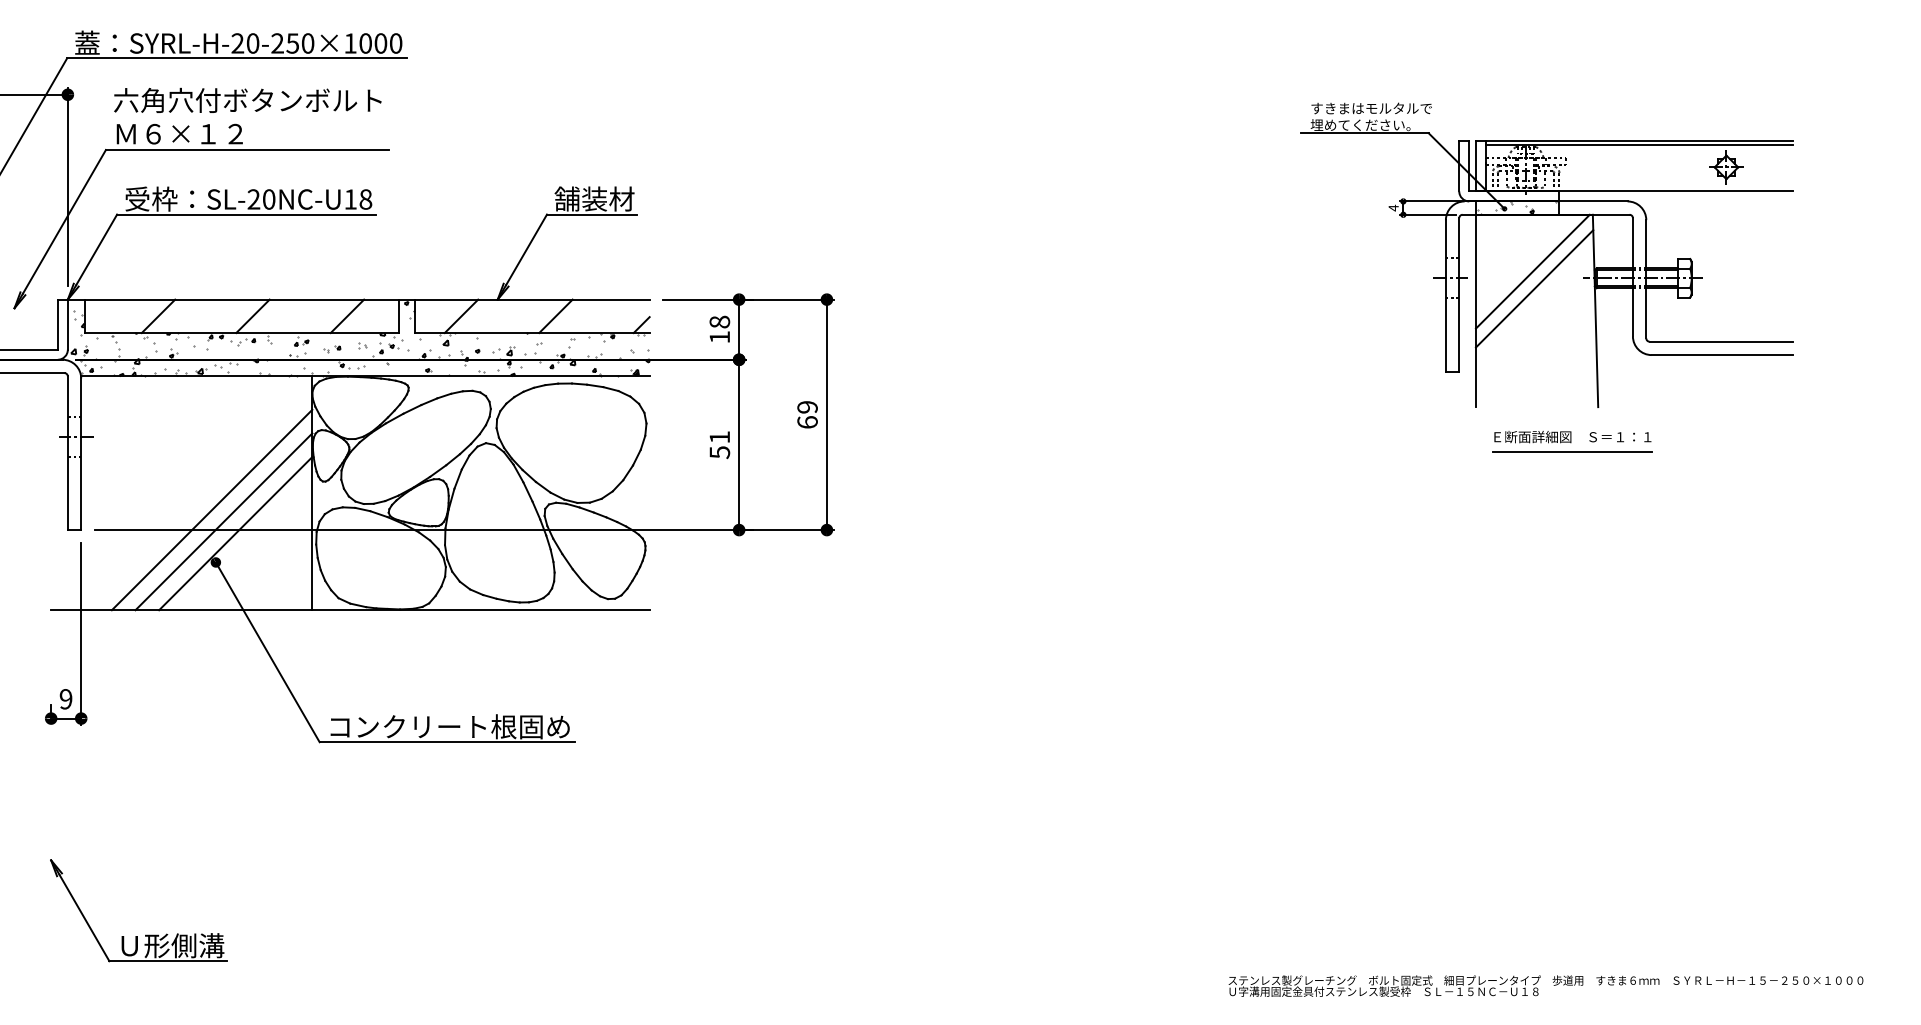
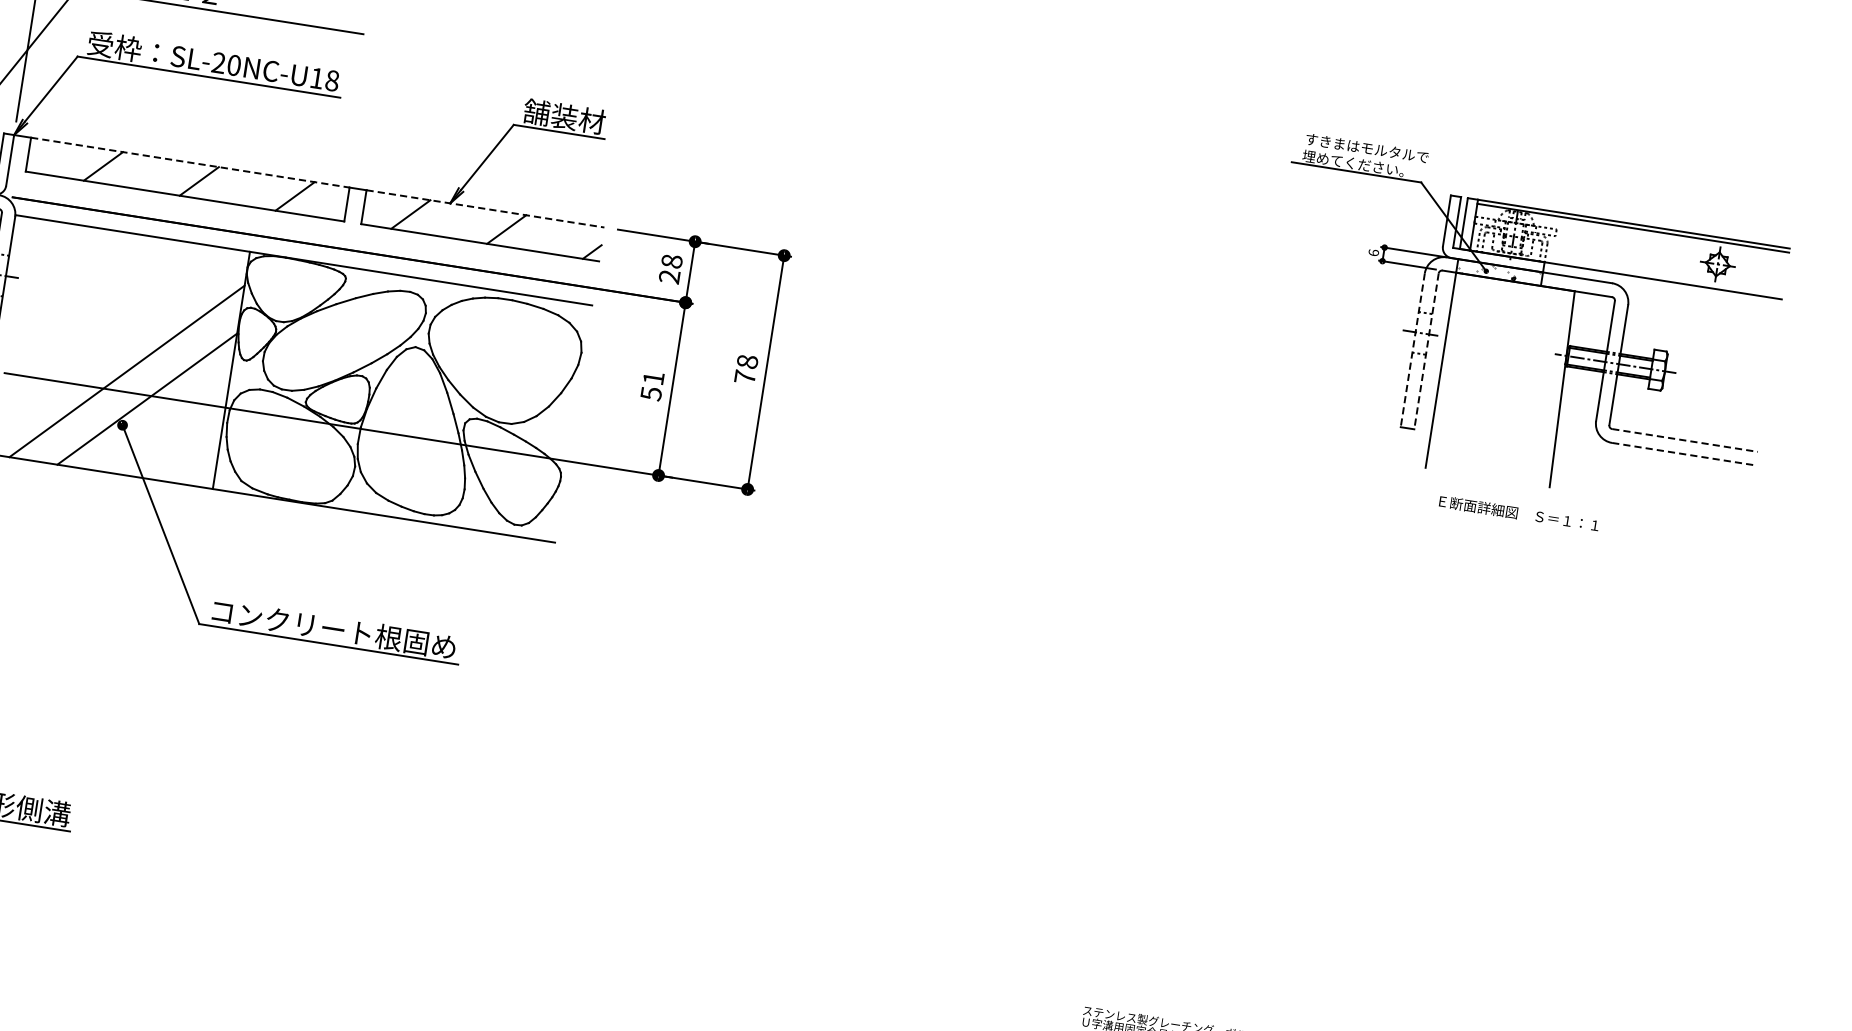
text: (1393, 207) -> (1373, 252), 4 -> 6
line: (1532, 271) -> (1504, 339), removed
line: (1534, 288) -> (1503, 356), removed
line: (1459, 294) -> (1426, 350), solid -> dashed
line: (1445, 295) -> (1412, 349), solid -> dashed
line: (241, 299) -> (190, 162), solid -> dashed
line: (532, 299) -> (485, 208), solid -> dashed
text: (719, 337) -> (669, 277), 18 -> 28
hatch: (359, 338) -> (303, 220), removed
line: (1721, 341) -> (1685, 440), solid -> dashed
line: (1722, 355) -> (1683, 454), solid -> dashed
text: (807, 414) -> (746, 369), 69 -> 78
line: (1572, 452) -> (1516, 529), removed
line: (223, 521) -> (136, 384), removed

